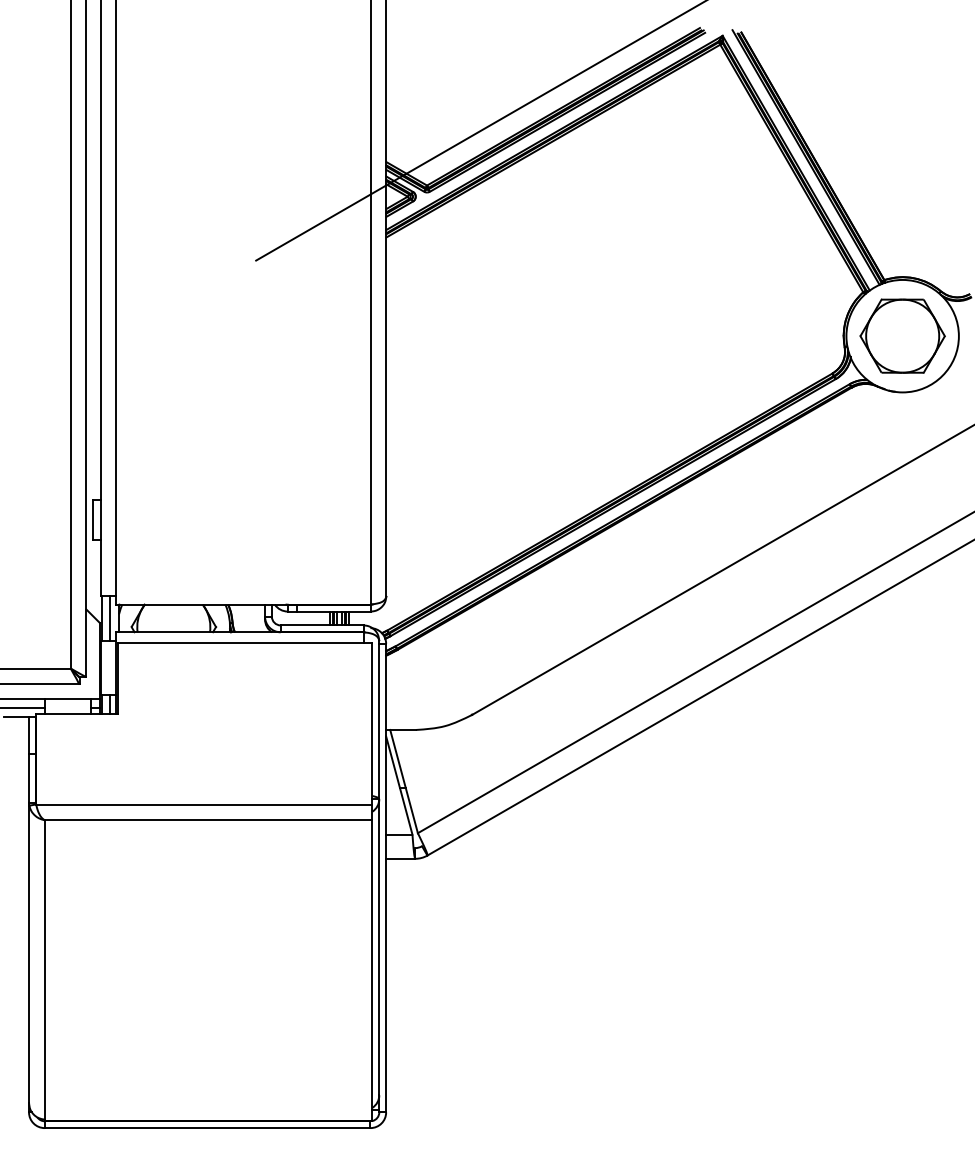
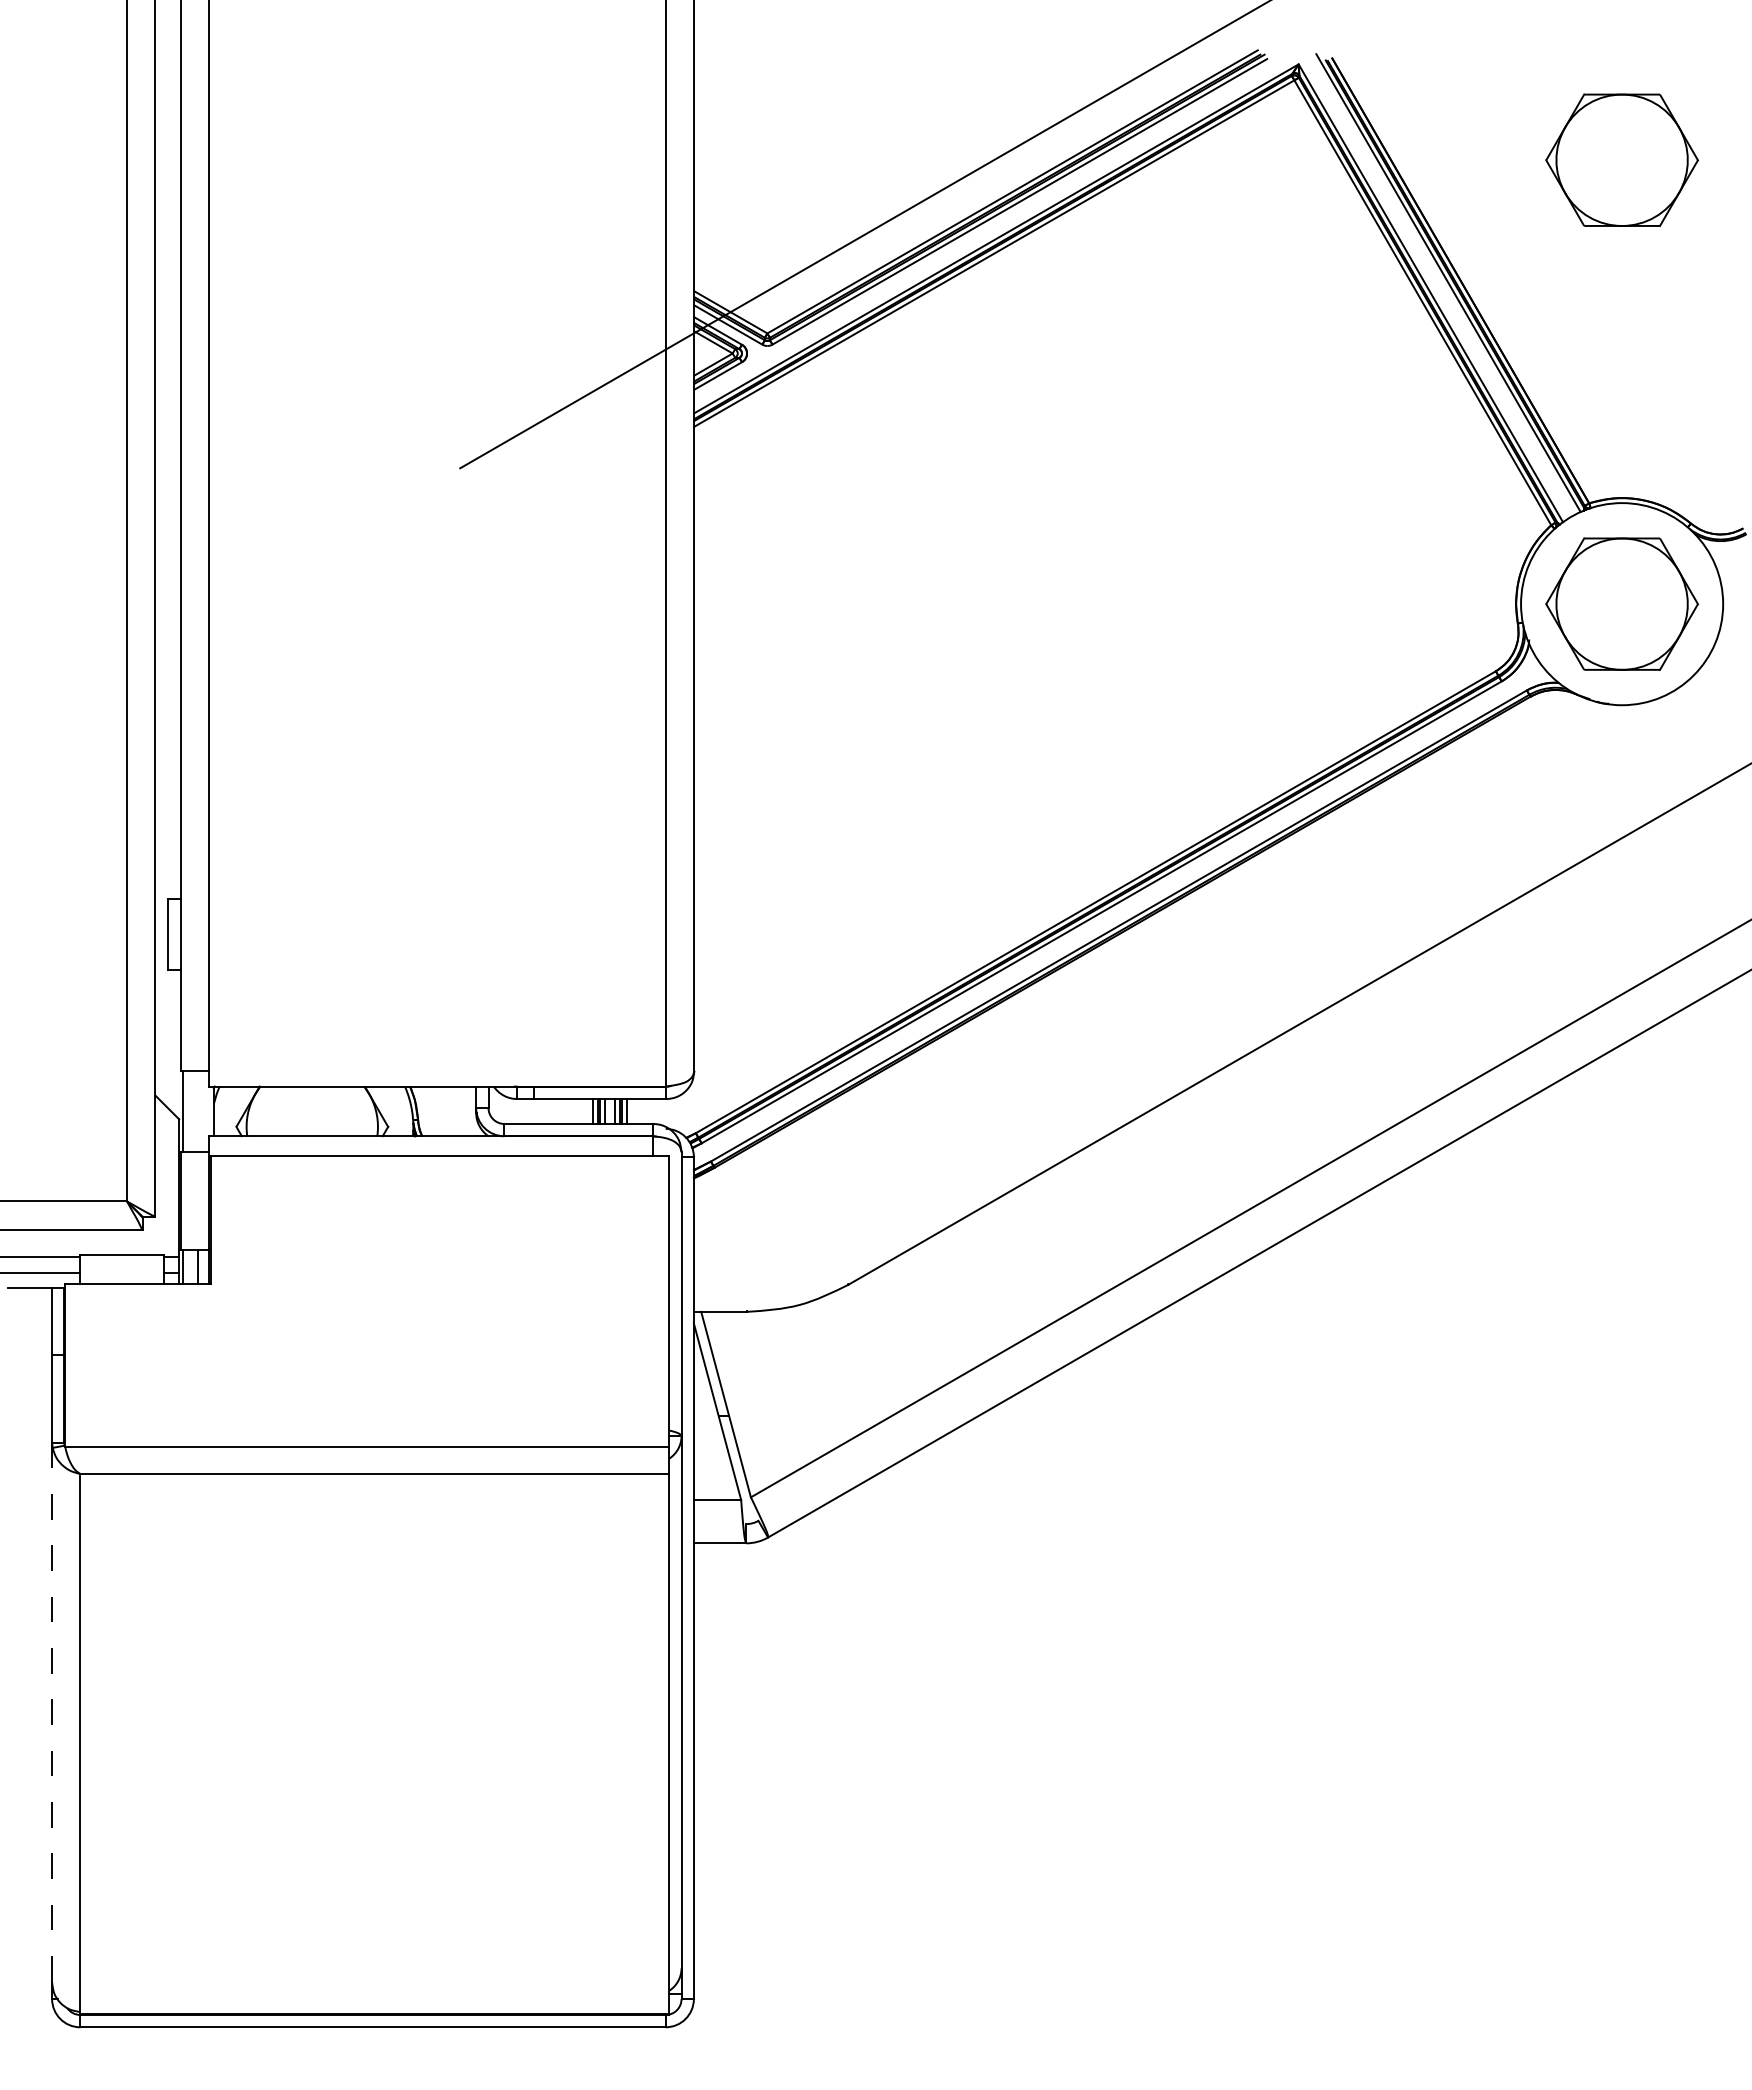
part: (902, 88) -> (1621, 159), added
line: (110, 618) -> (198, 1111), removed
line: (29, 953) -> (52, 1713), solid -> dashed

